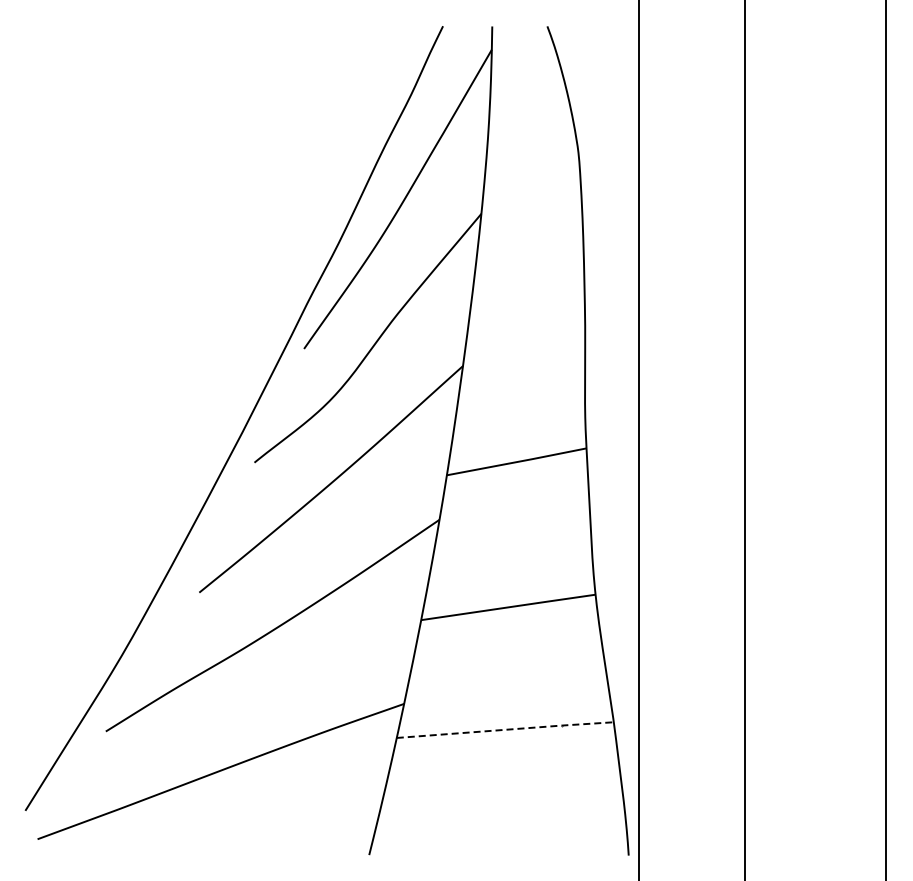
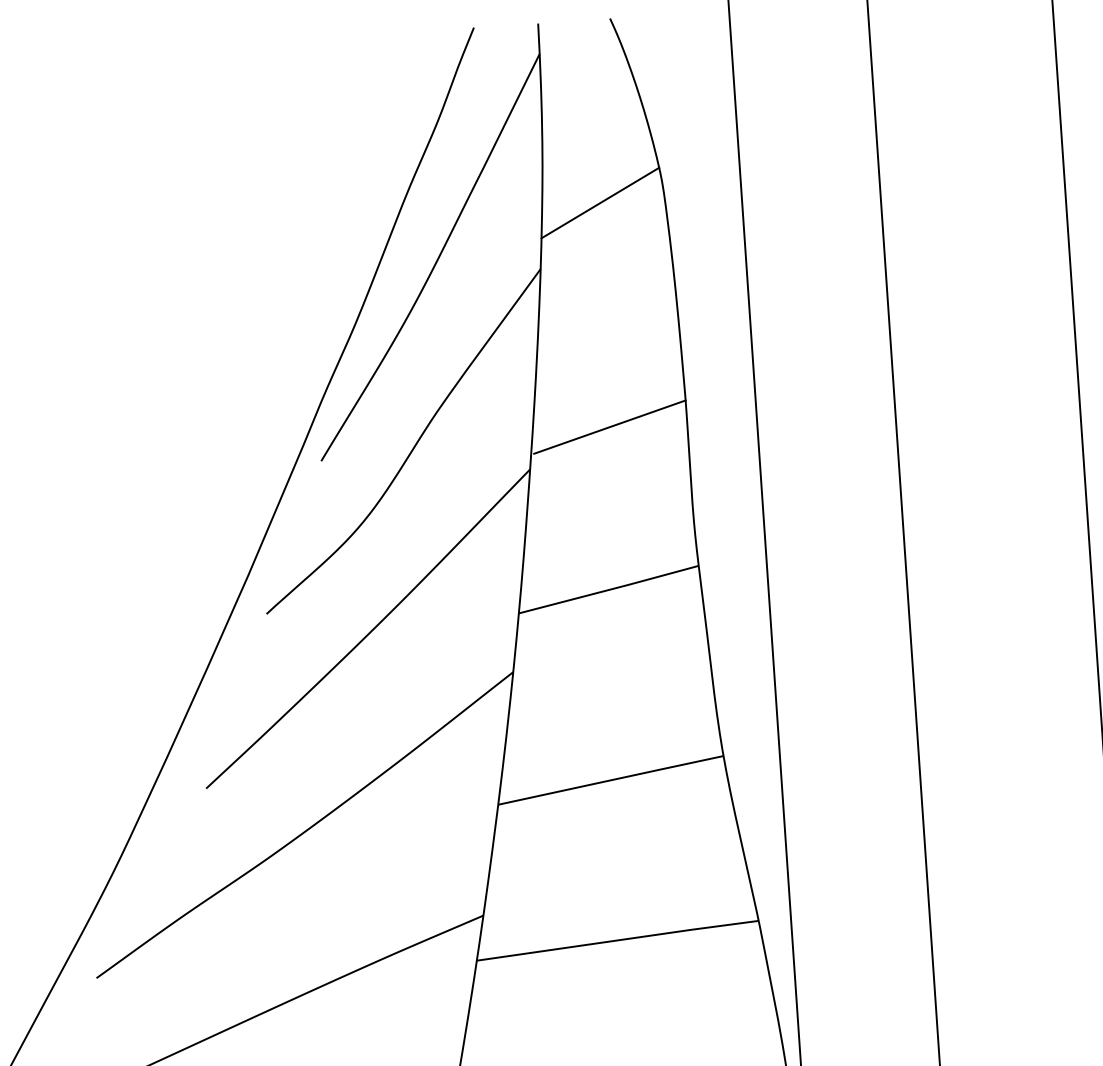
line: (530, 166) -> (600, 202), added
line: (525, 337) -> (609, 426), added
line: (507, 729) -> (620, 939), dashed -> solid

